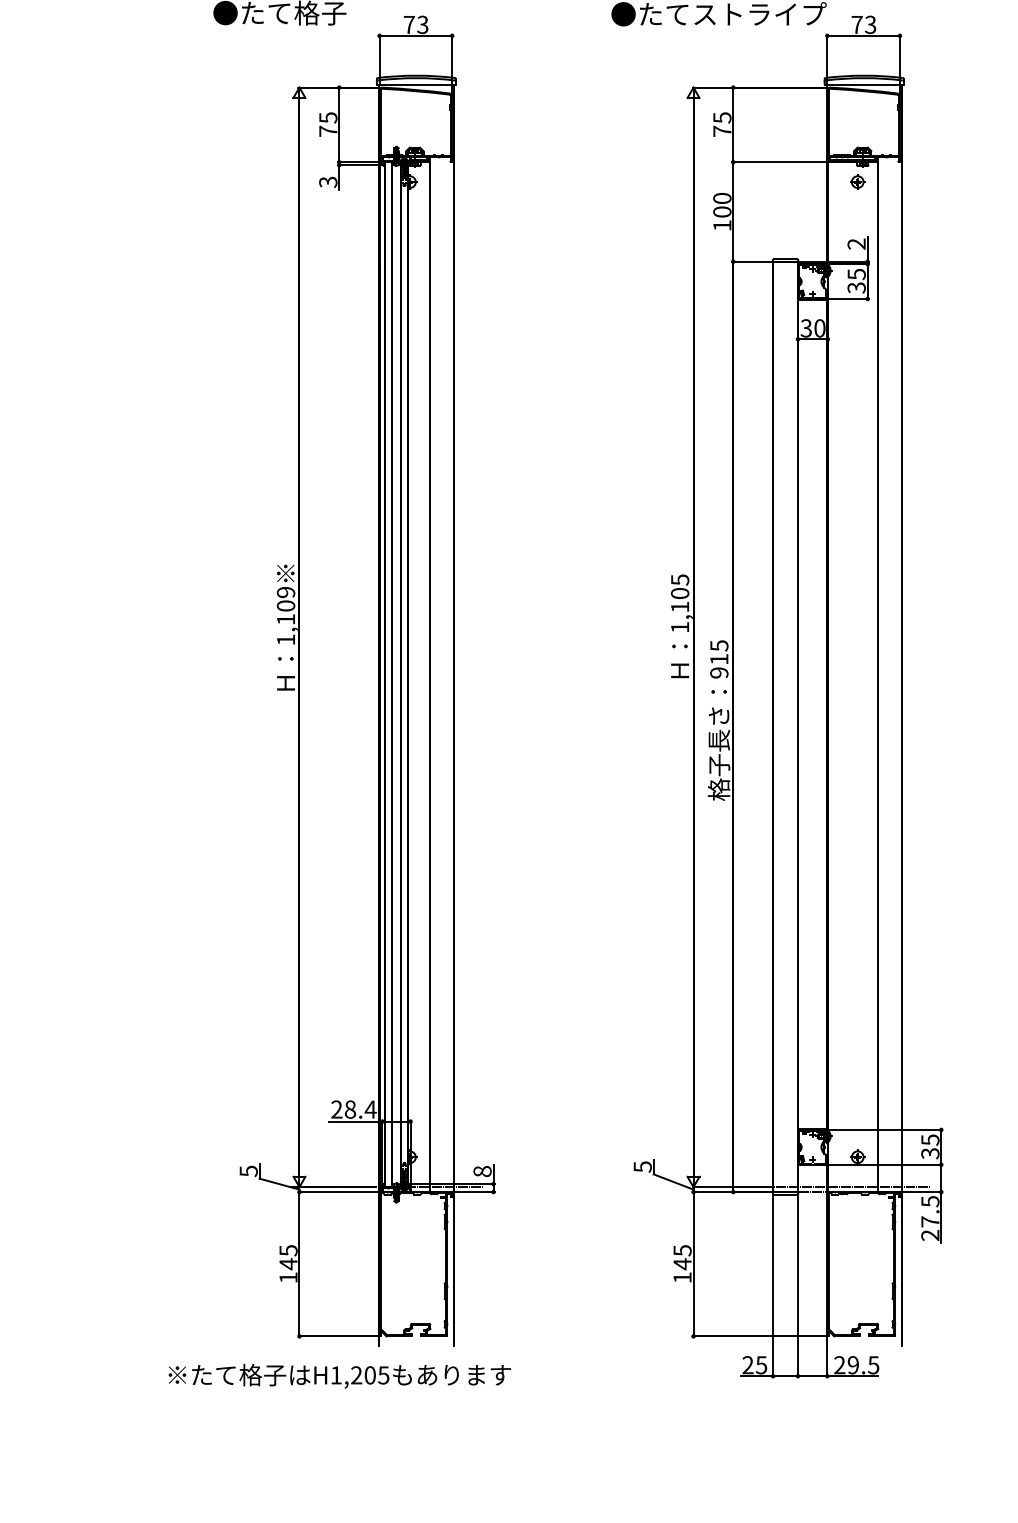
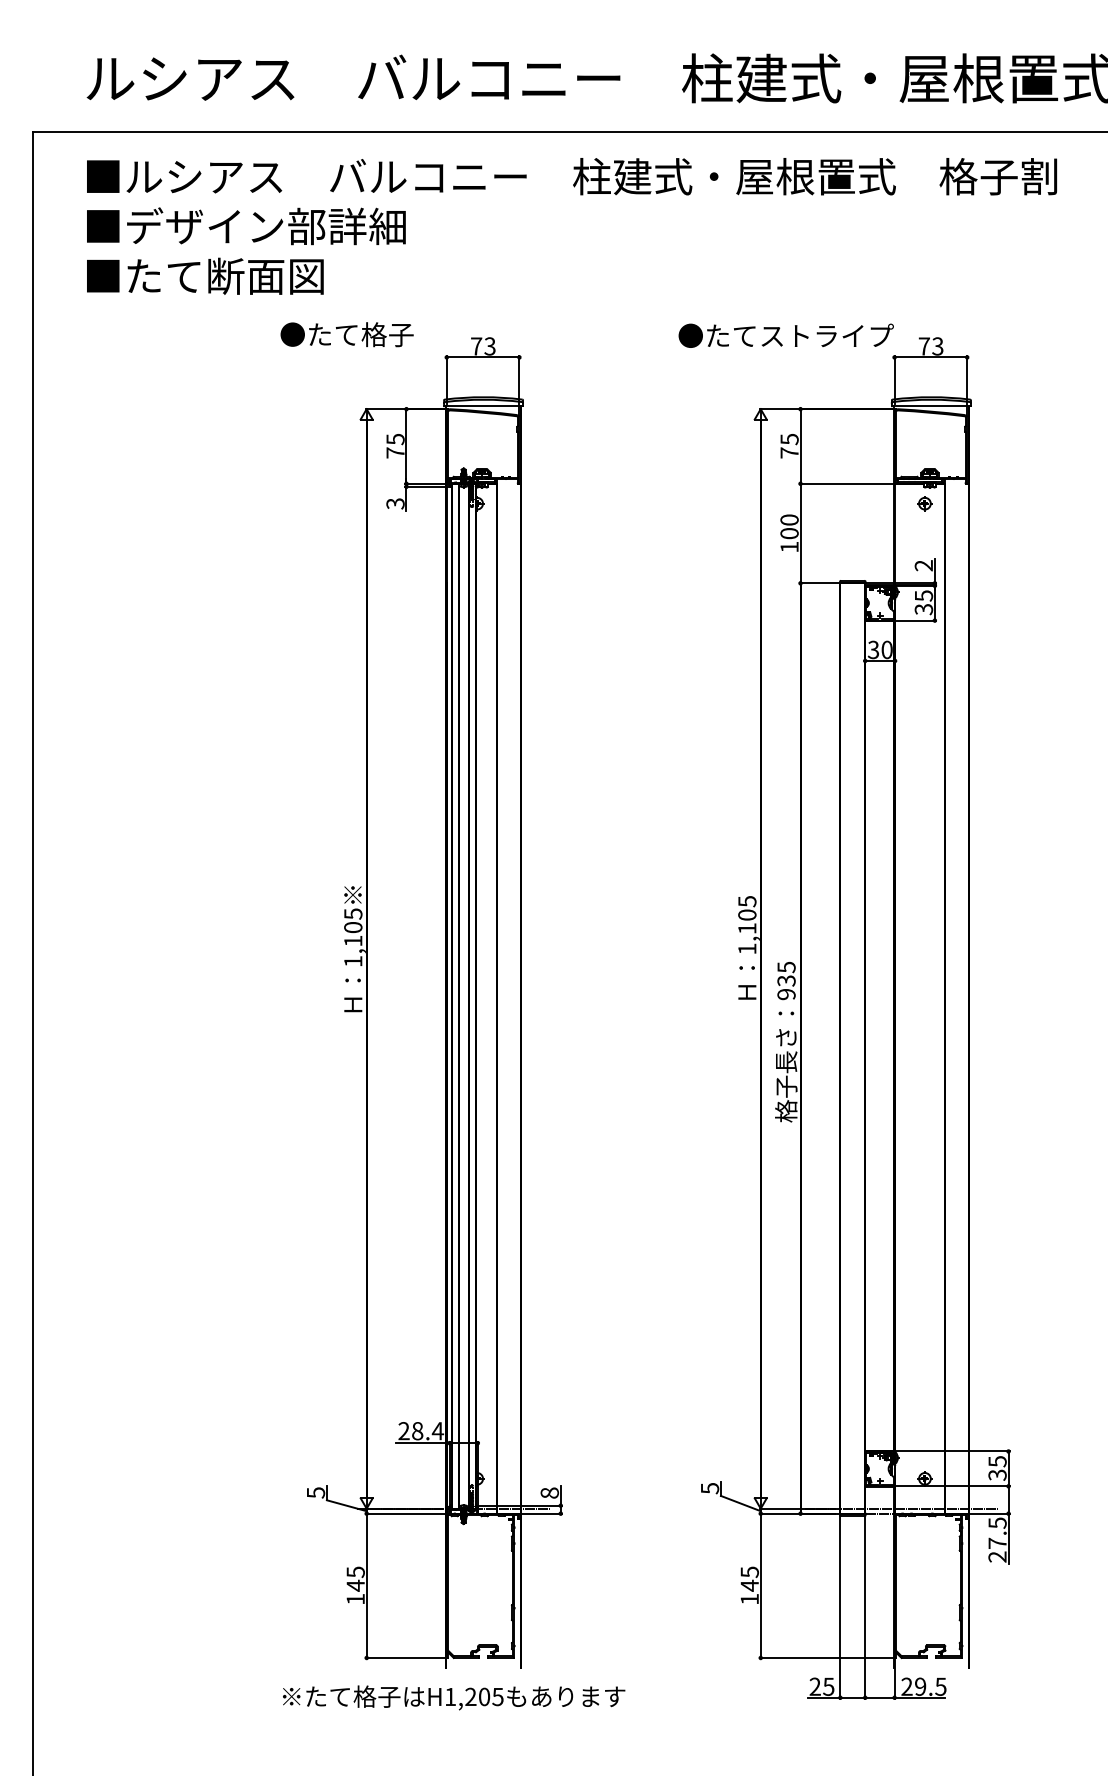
text: (286, 591) -> (353, 913), 1,109 -> 1,105
text: (719, 658) -> (786, 980), 915 -> 935
text: (340, 1375) -> (454, 1697), moved

